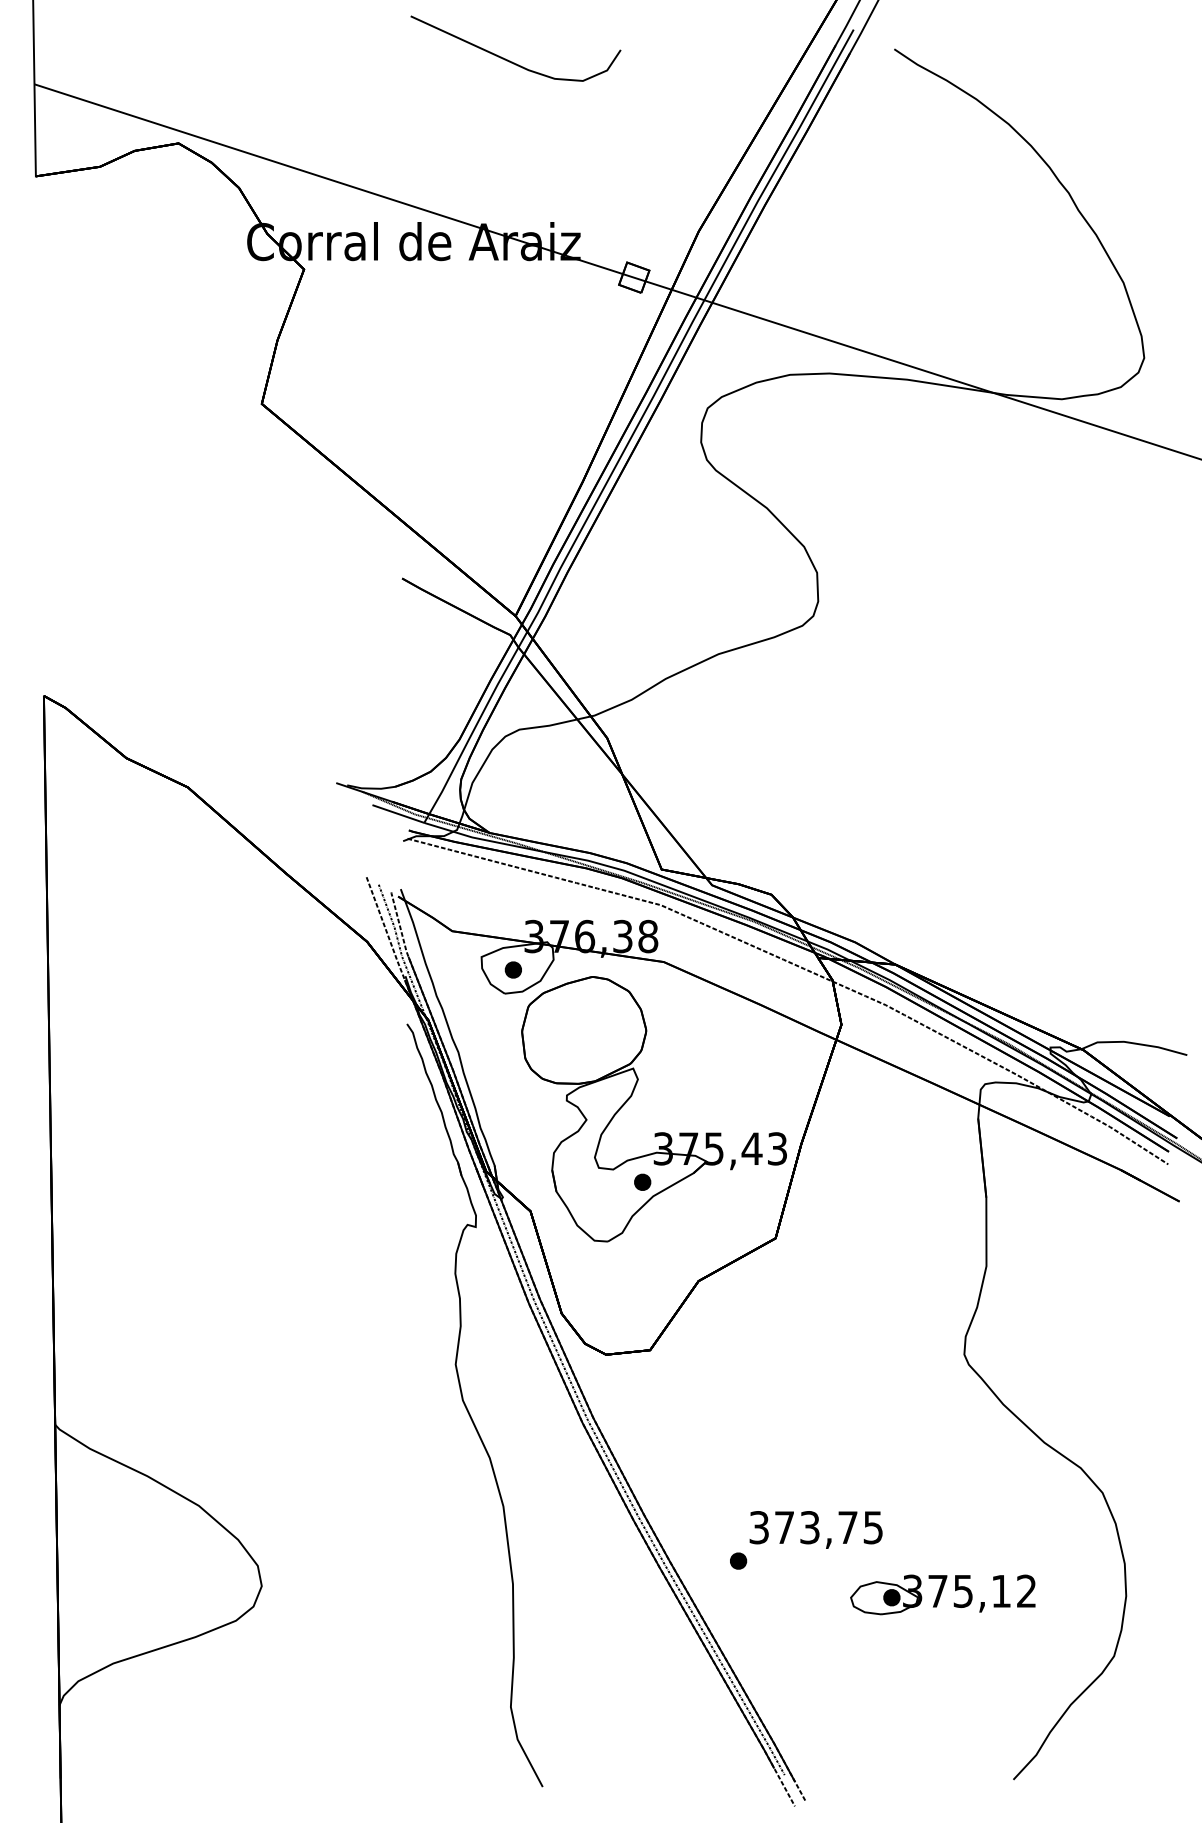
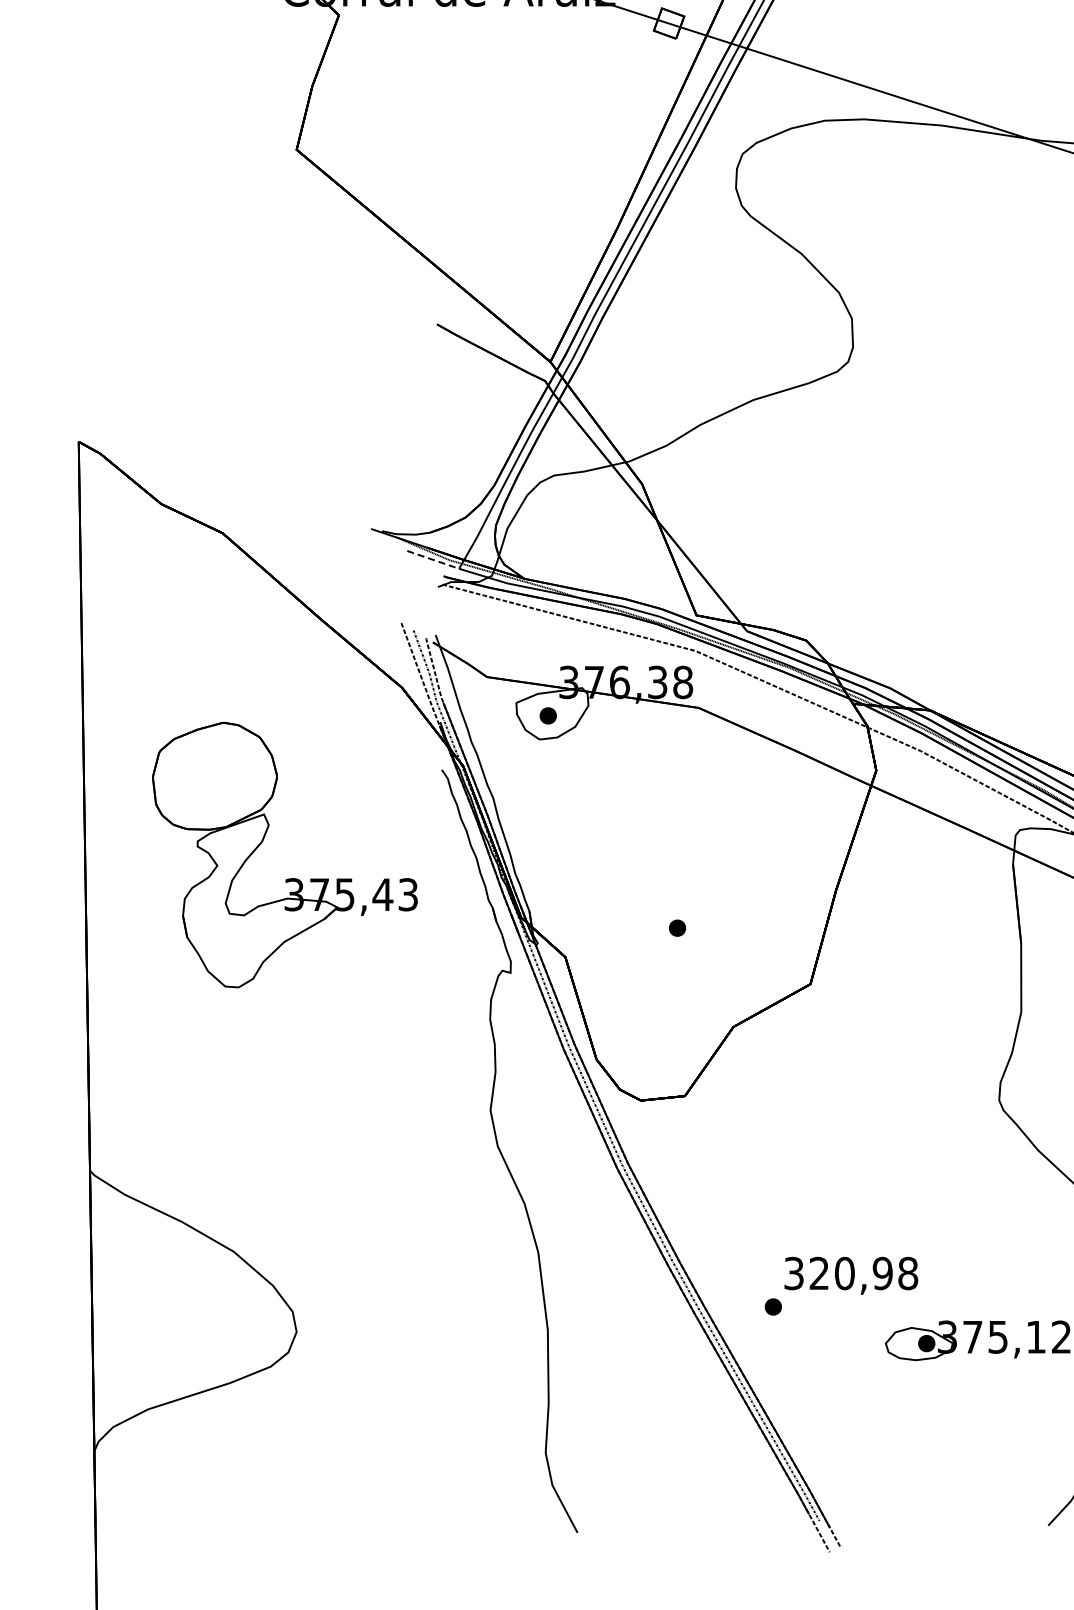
line: (398, 814) -> (433, 560), solid -> dashed
part: (657, 1132) -> (288, 878), moved
text: (829, 1527) -> (864, 1273), 373,75 -> 320,98

